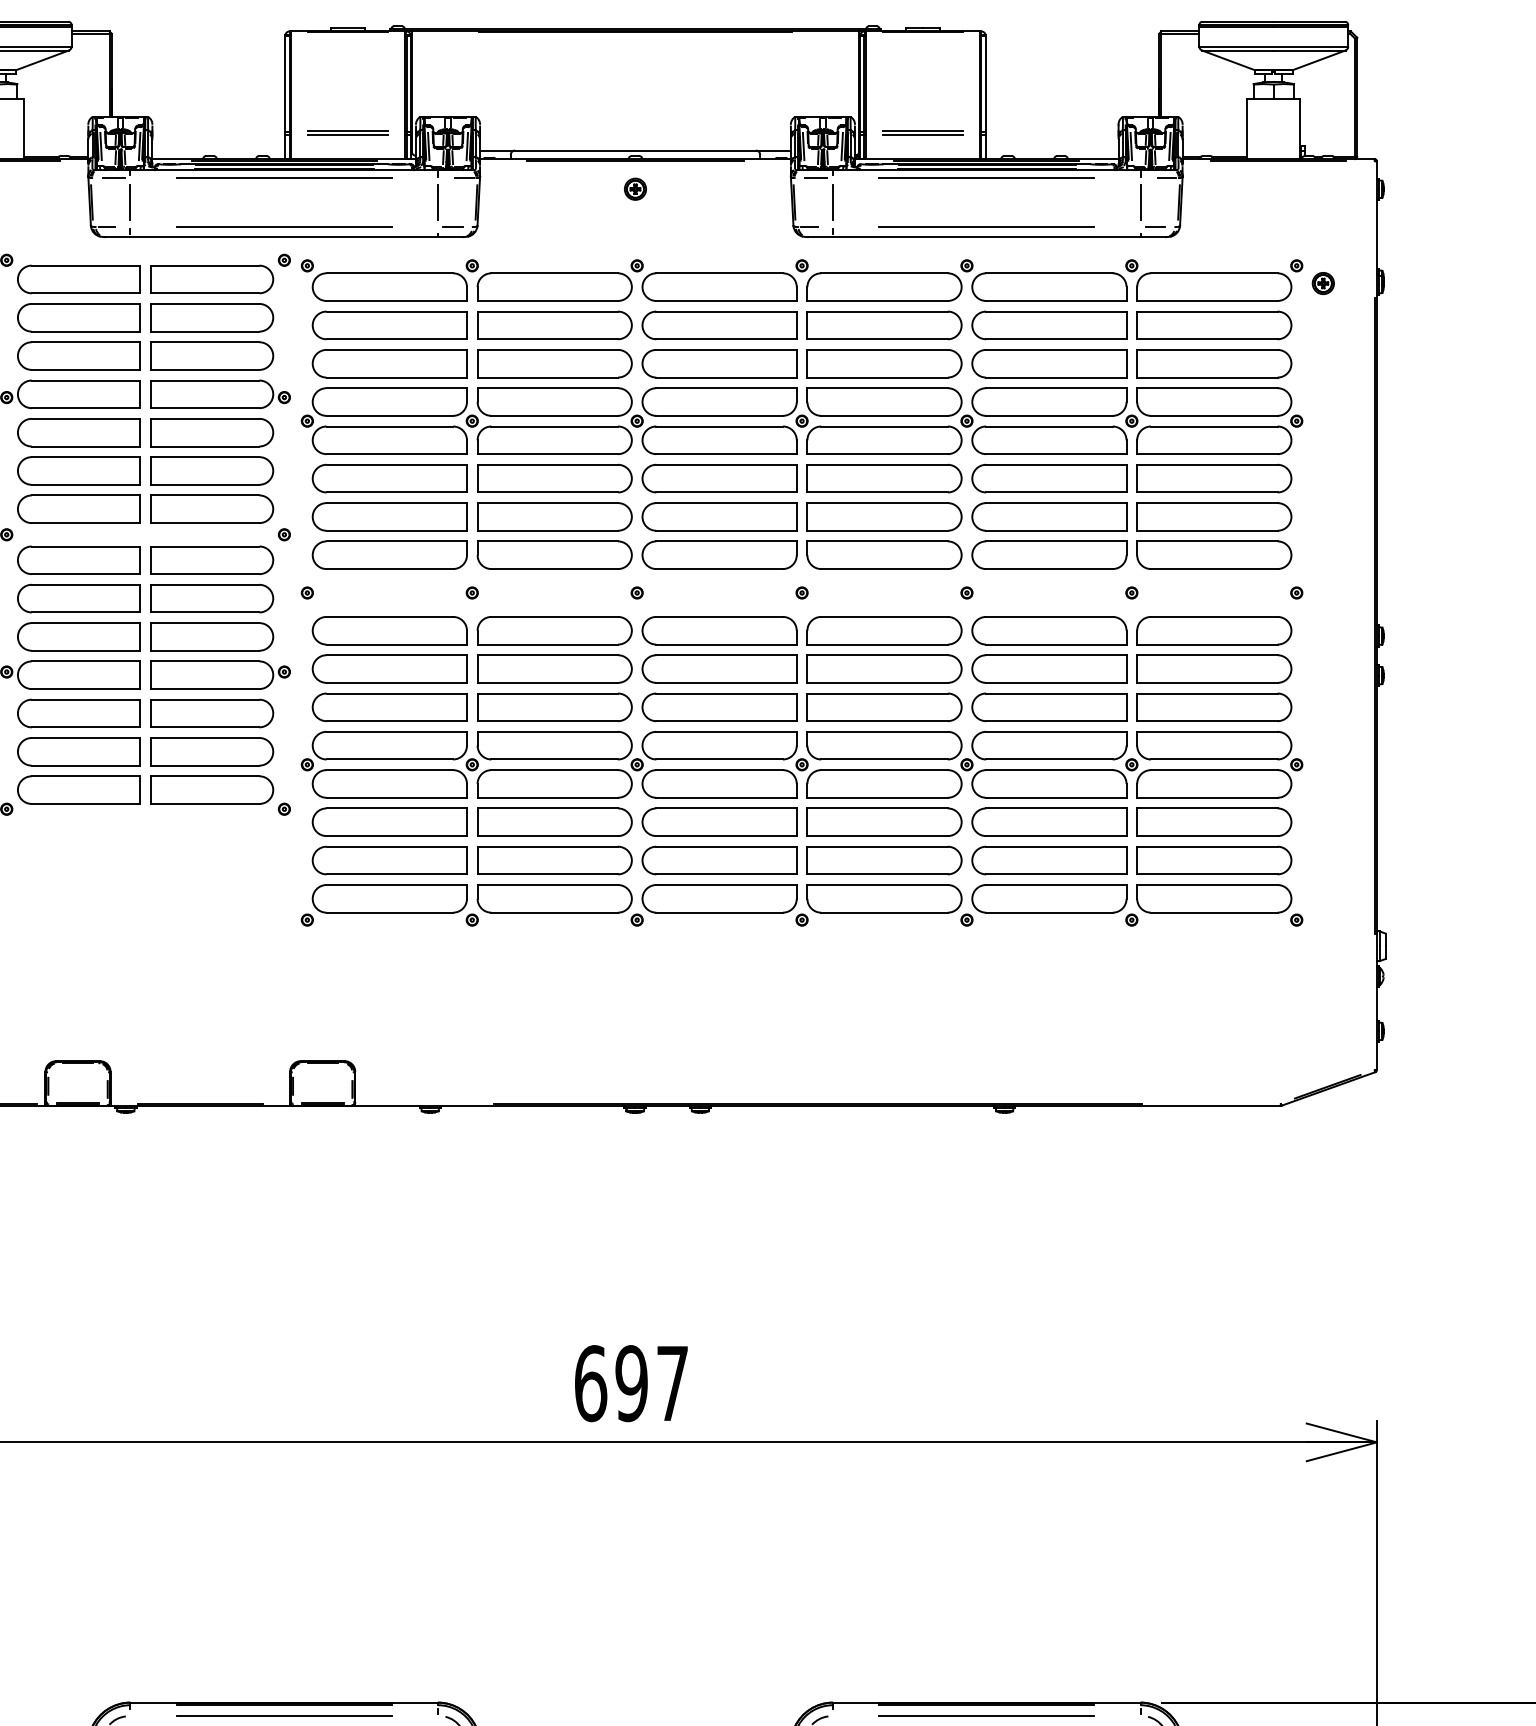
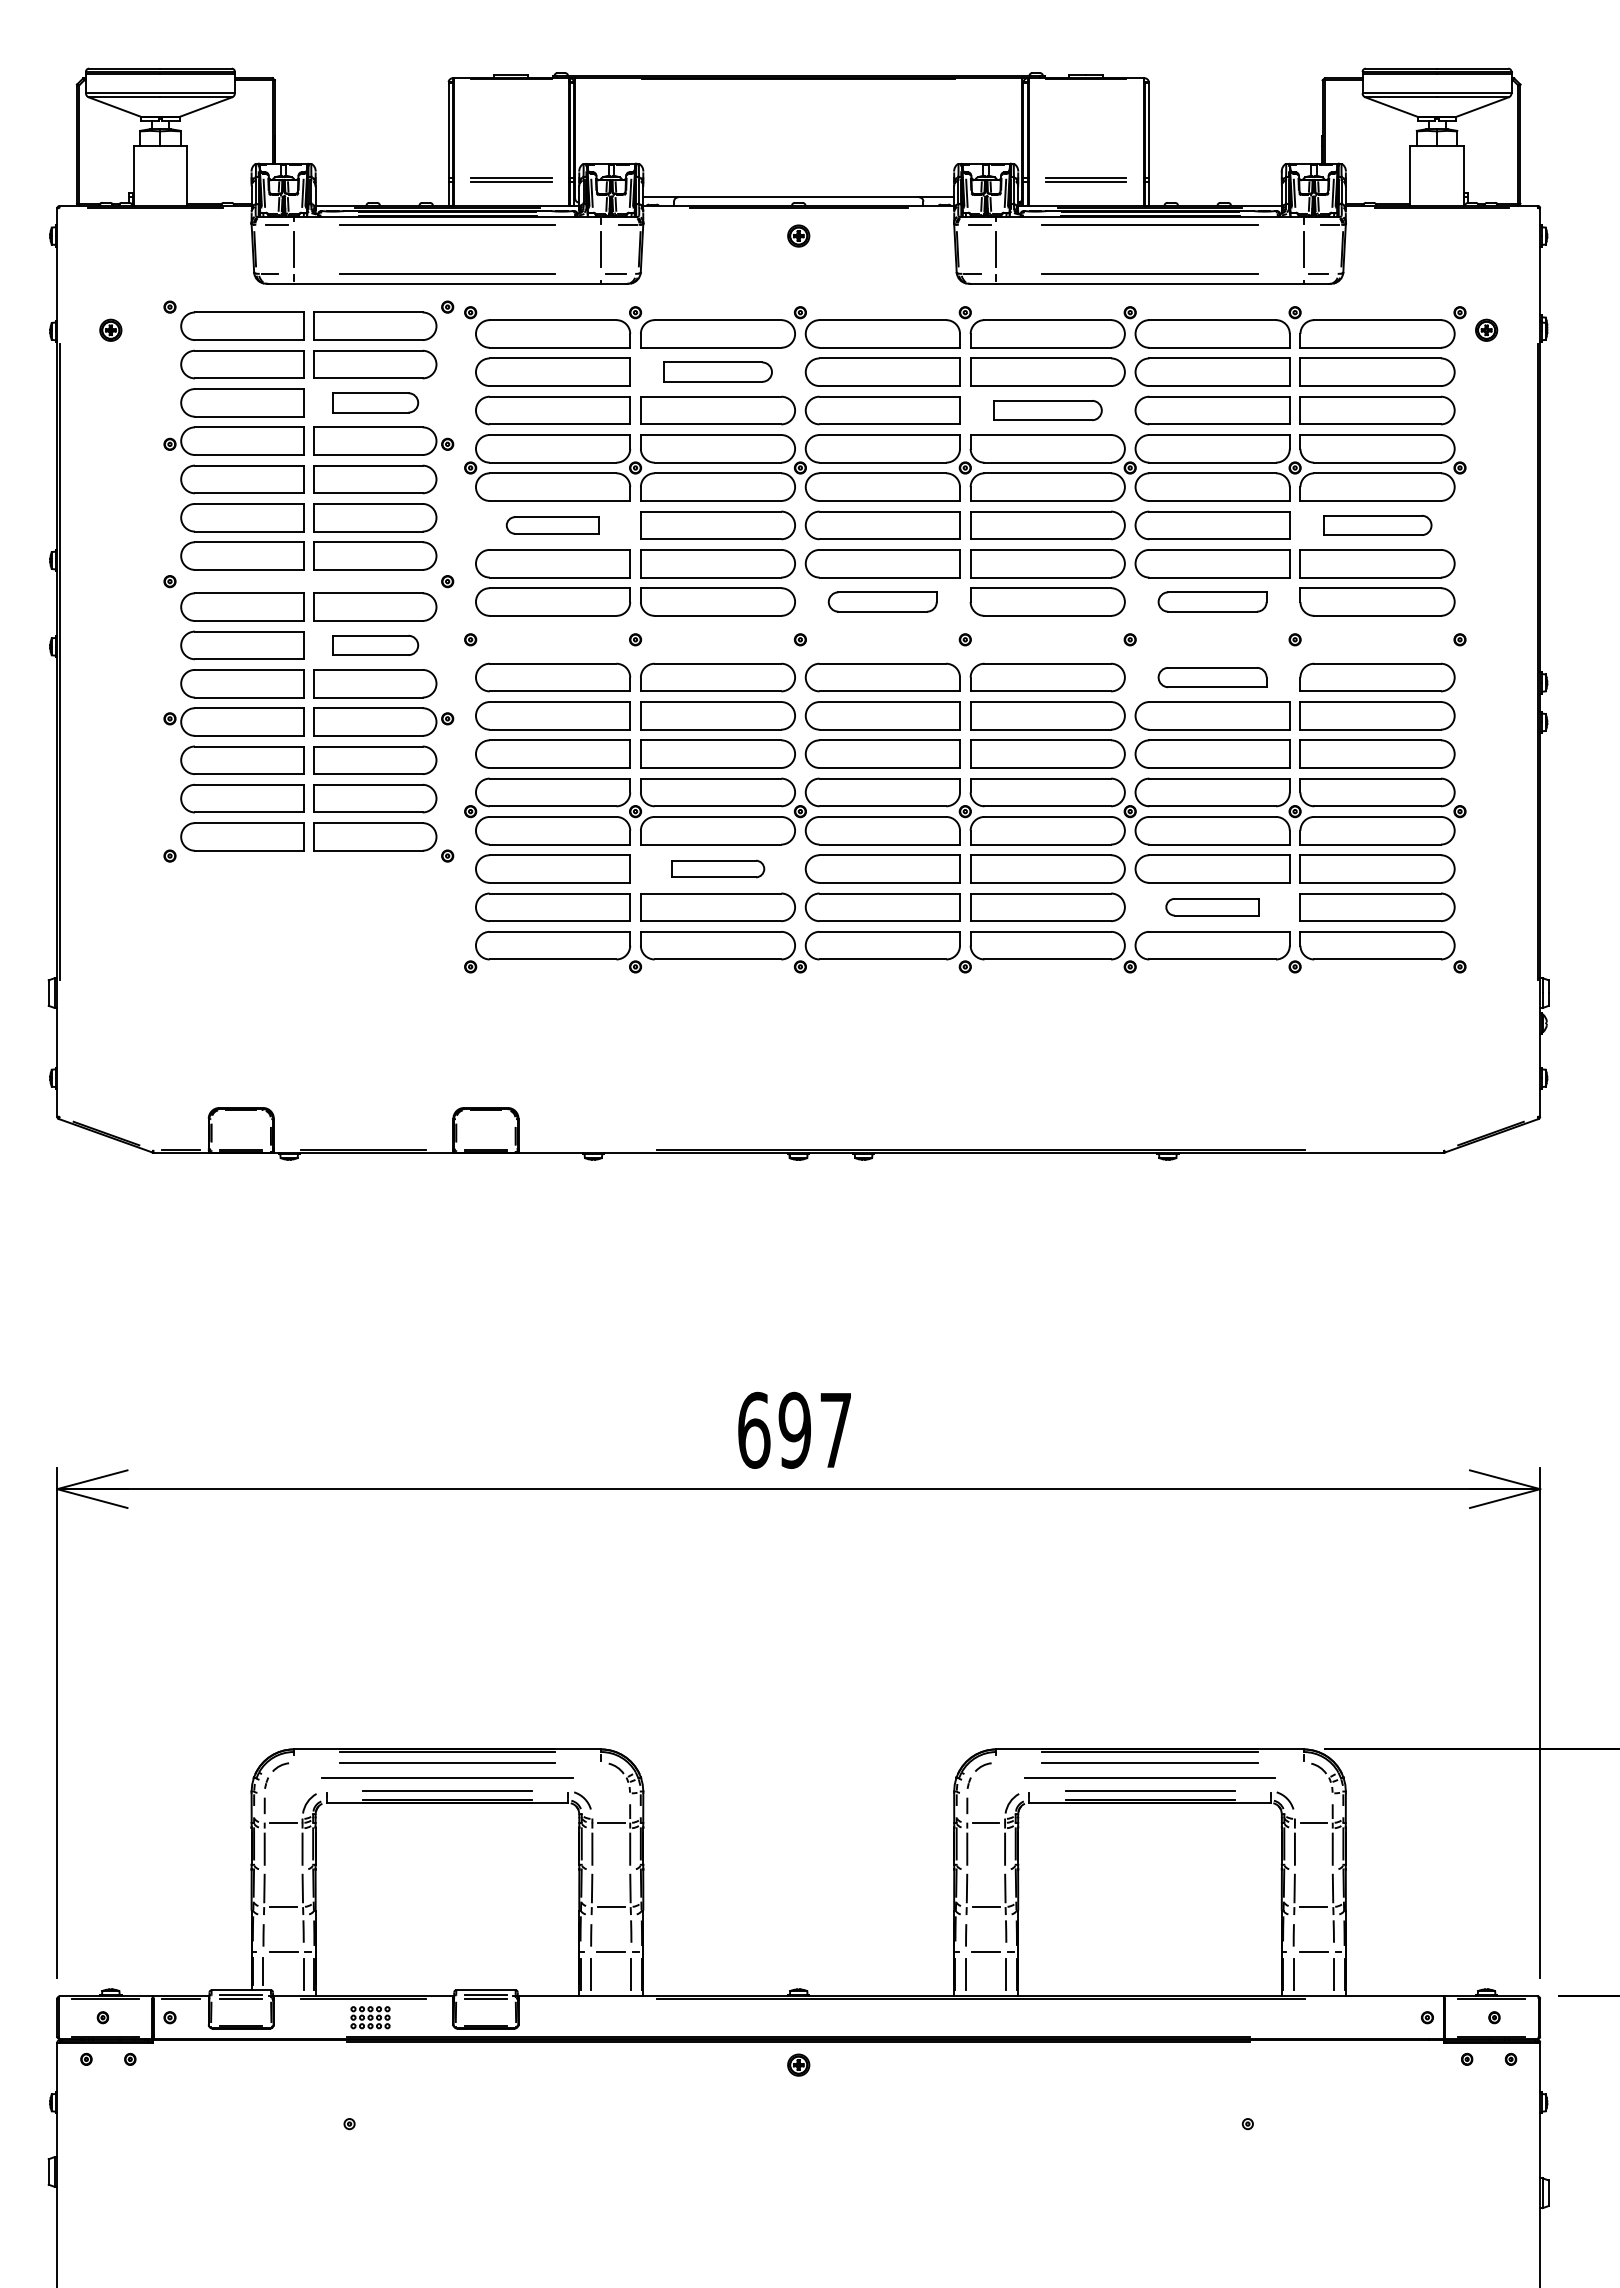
part: (554, 324) -> (717, 371), size x0.7
part: (212, 355) -> (375, 402), size x0.7
part: (884, 363) -> (1047, 410), size x0.7
part: (389, 478) -> (552, 525), size x0.6
part: (1214, 478) -> (1377, 525), size x0.7
part: (719, 554) -> (882, 601), size x0.7
part: (1049, 554) -> (1212, 601), size x0.7
part: (212, 598) -> (375, 645), size x0.7
part: (1049, 630) -> (1212, 677), size x0.7
part: (554, 821) -> (717, 868), size x0.6
part: (1049, 859) -> (1212, 906), size x0.6

